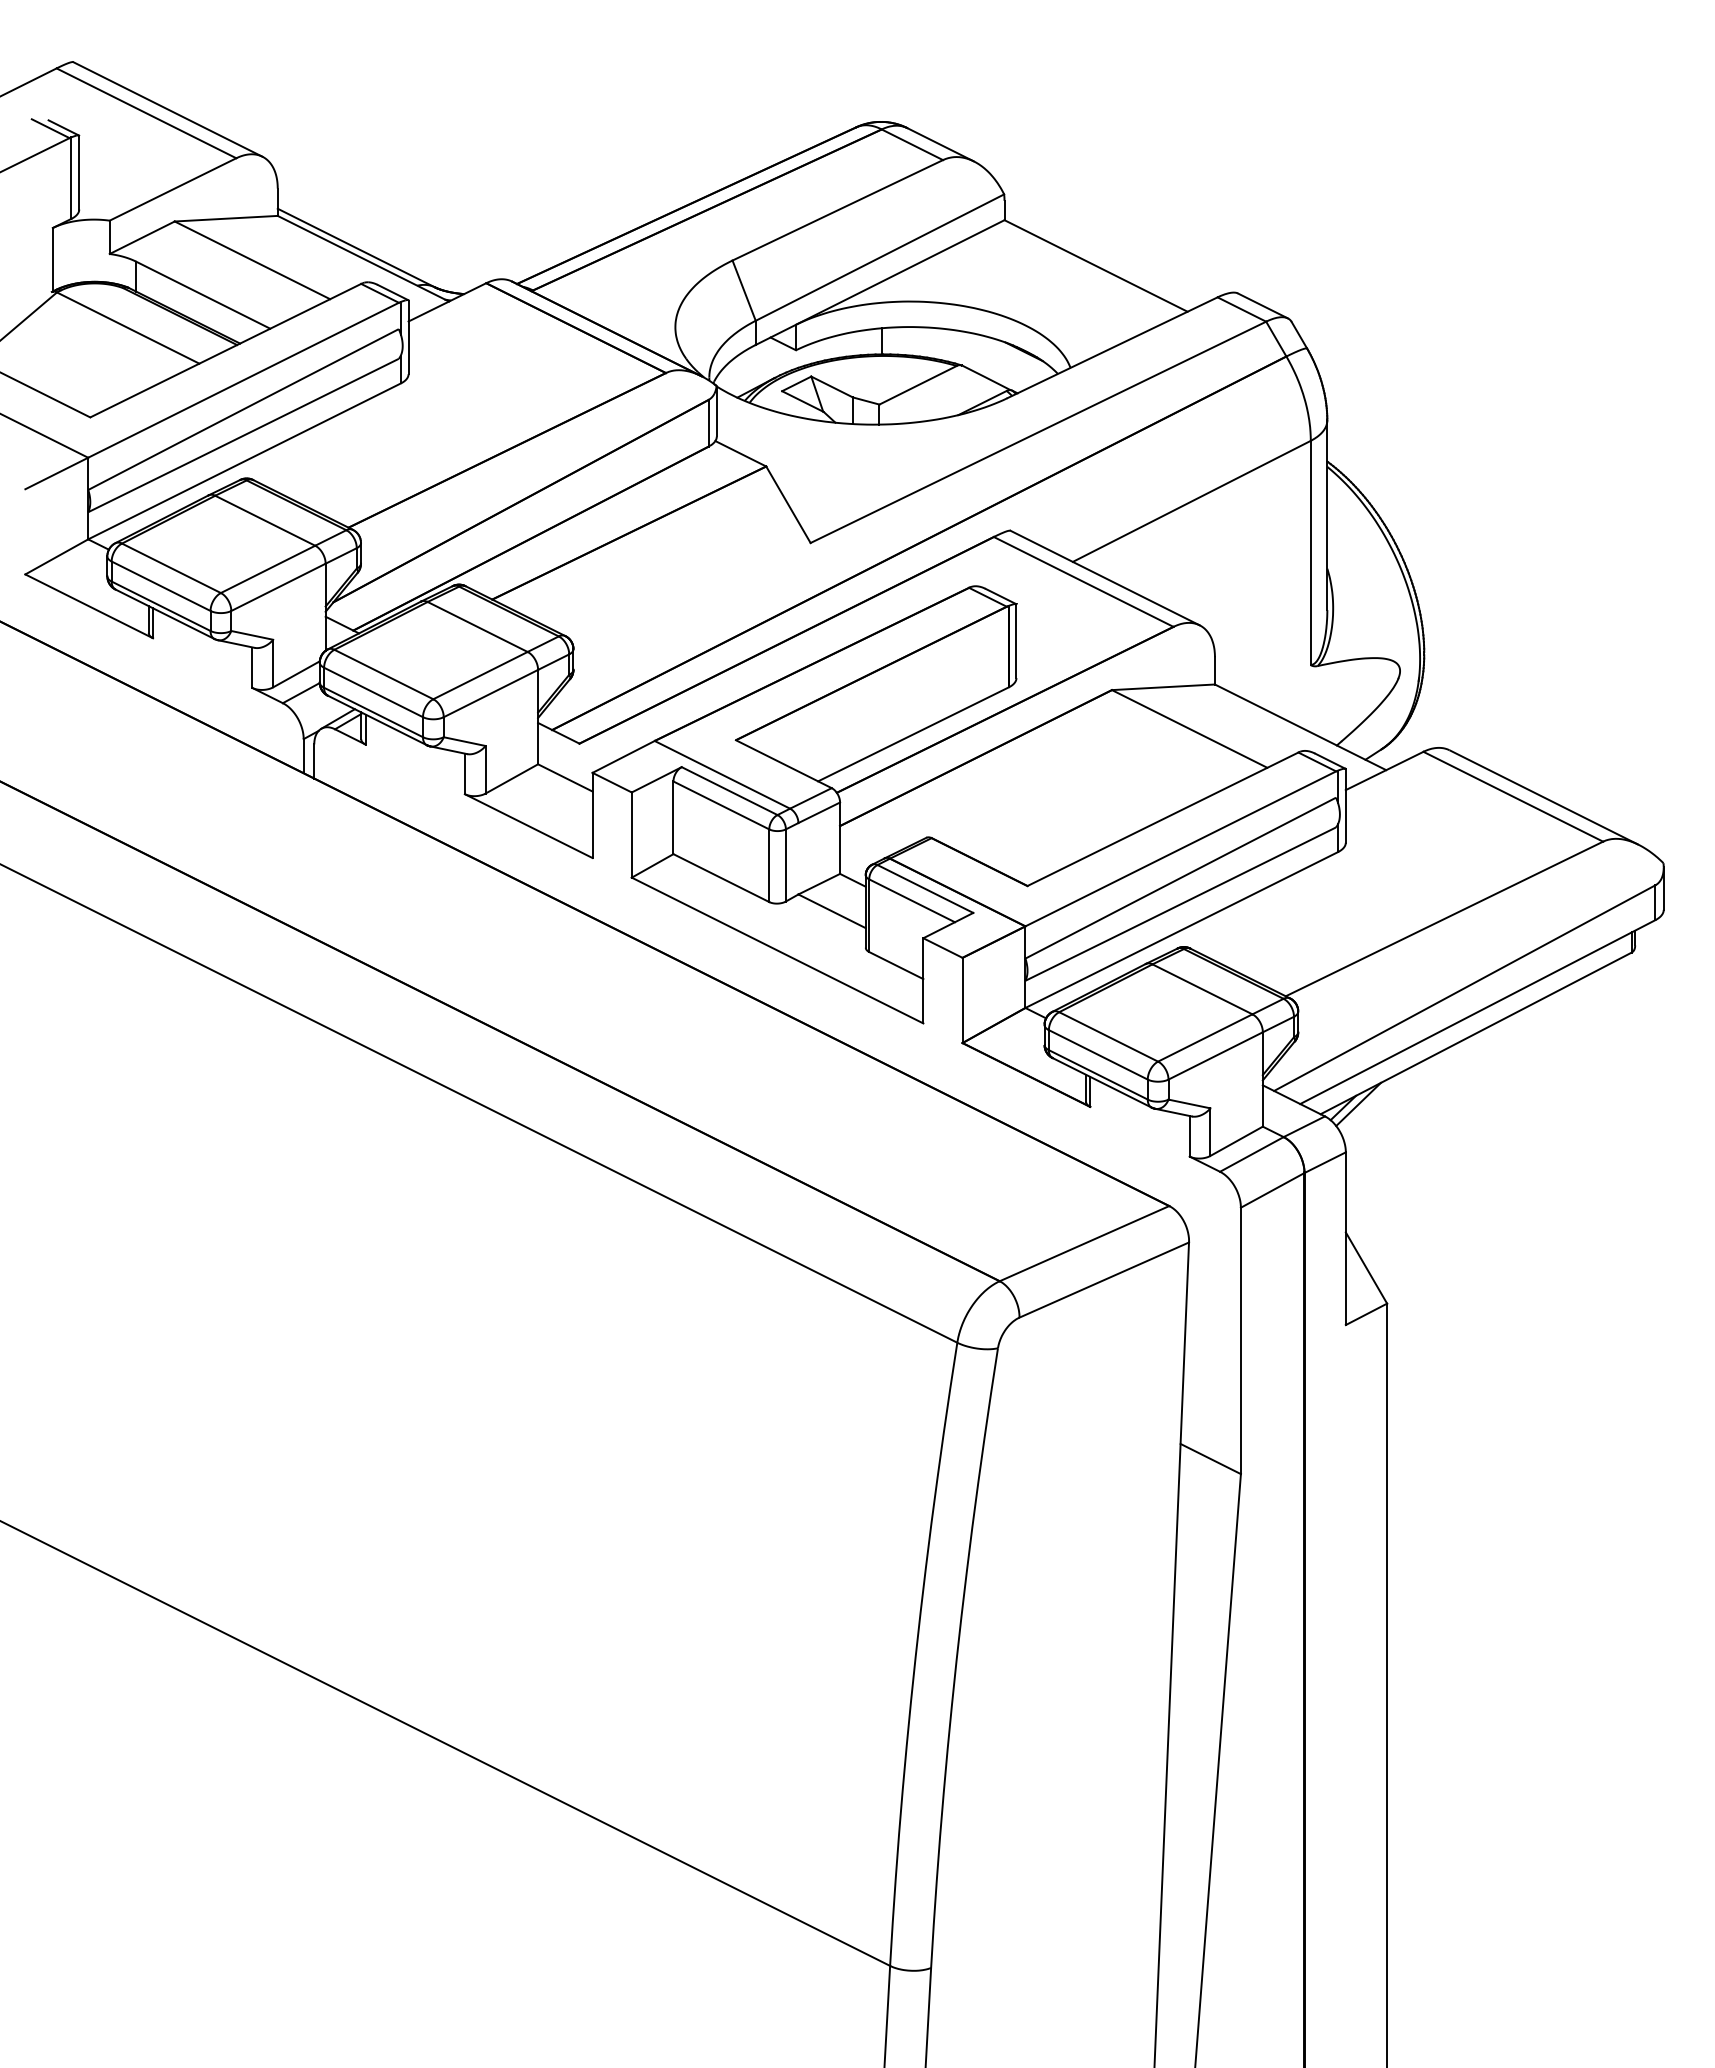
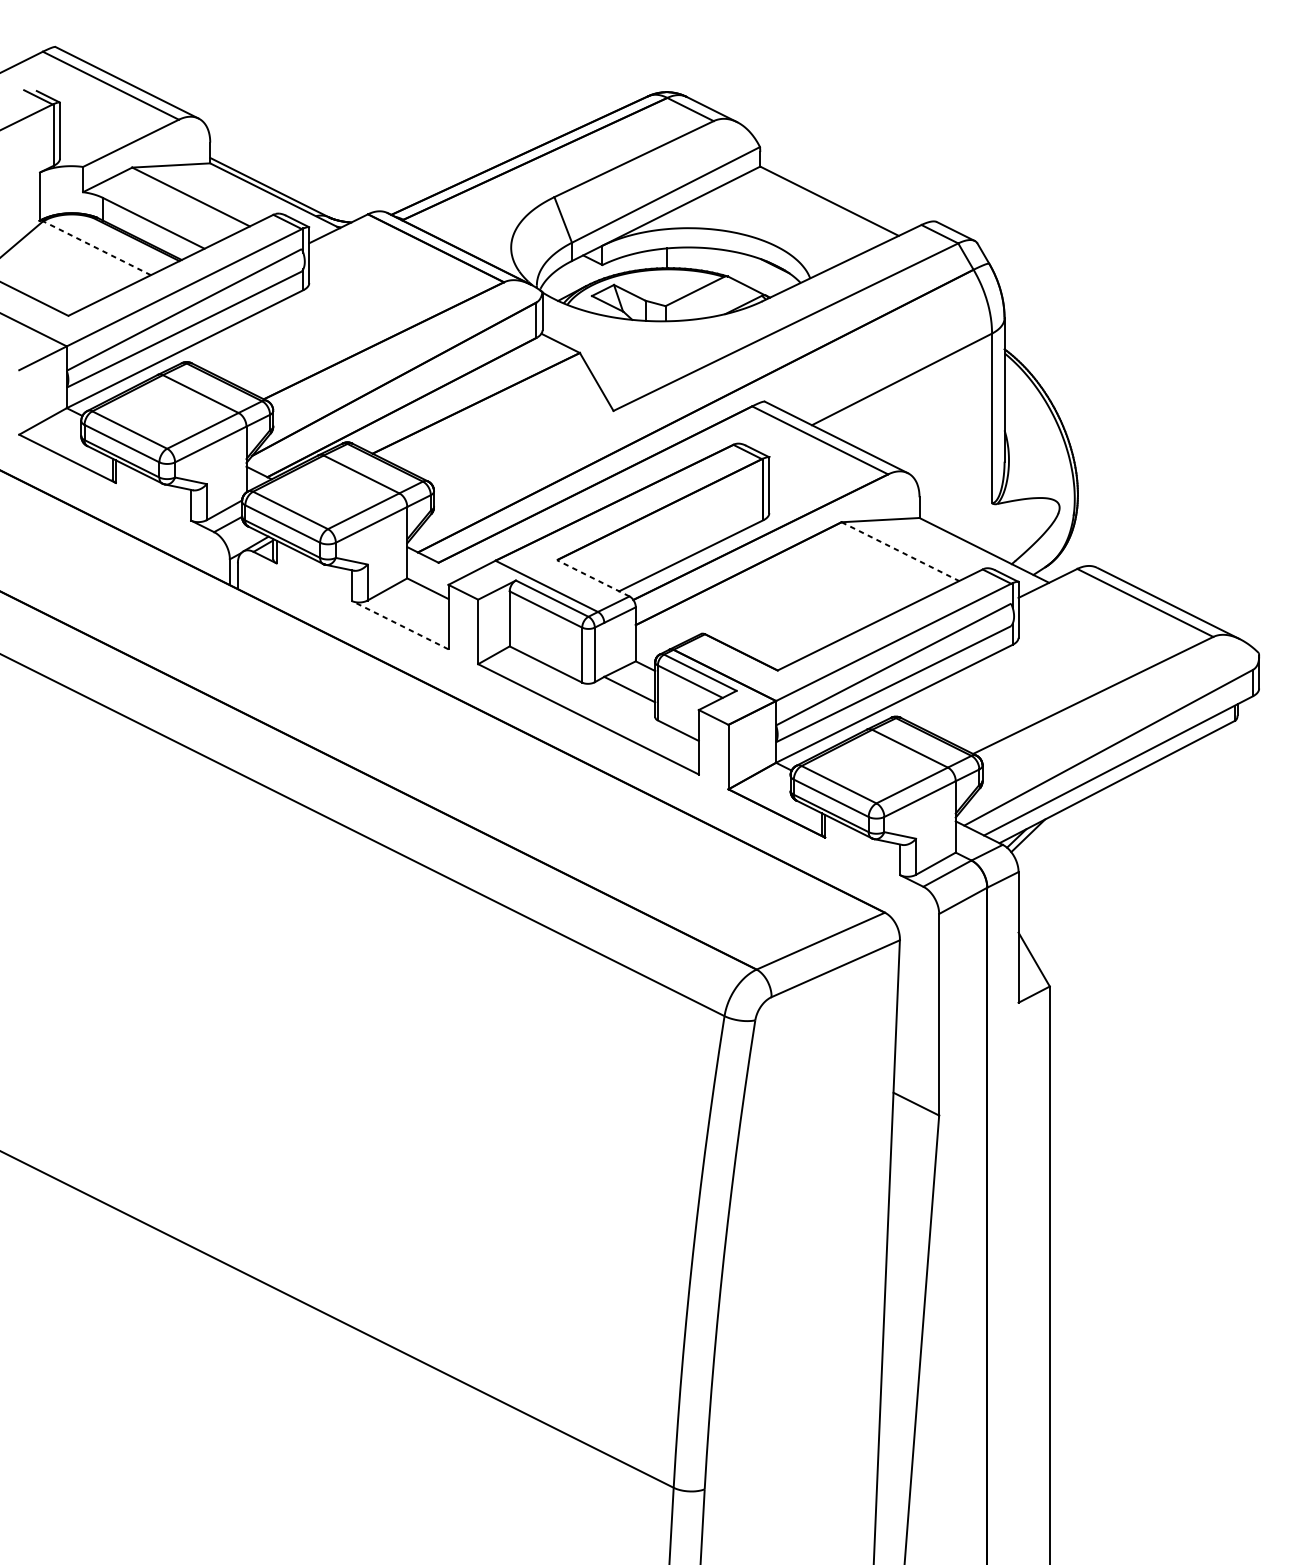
line: (128, 328) -> (97, 248), solid -> dashed
line: (1189, 728) -> (900, 551), solid -> dashed
line: (783, 764) -> (592, 578), solid -> dashed
line: (528, 825) -> (400, 624), solid -> dashed

